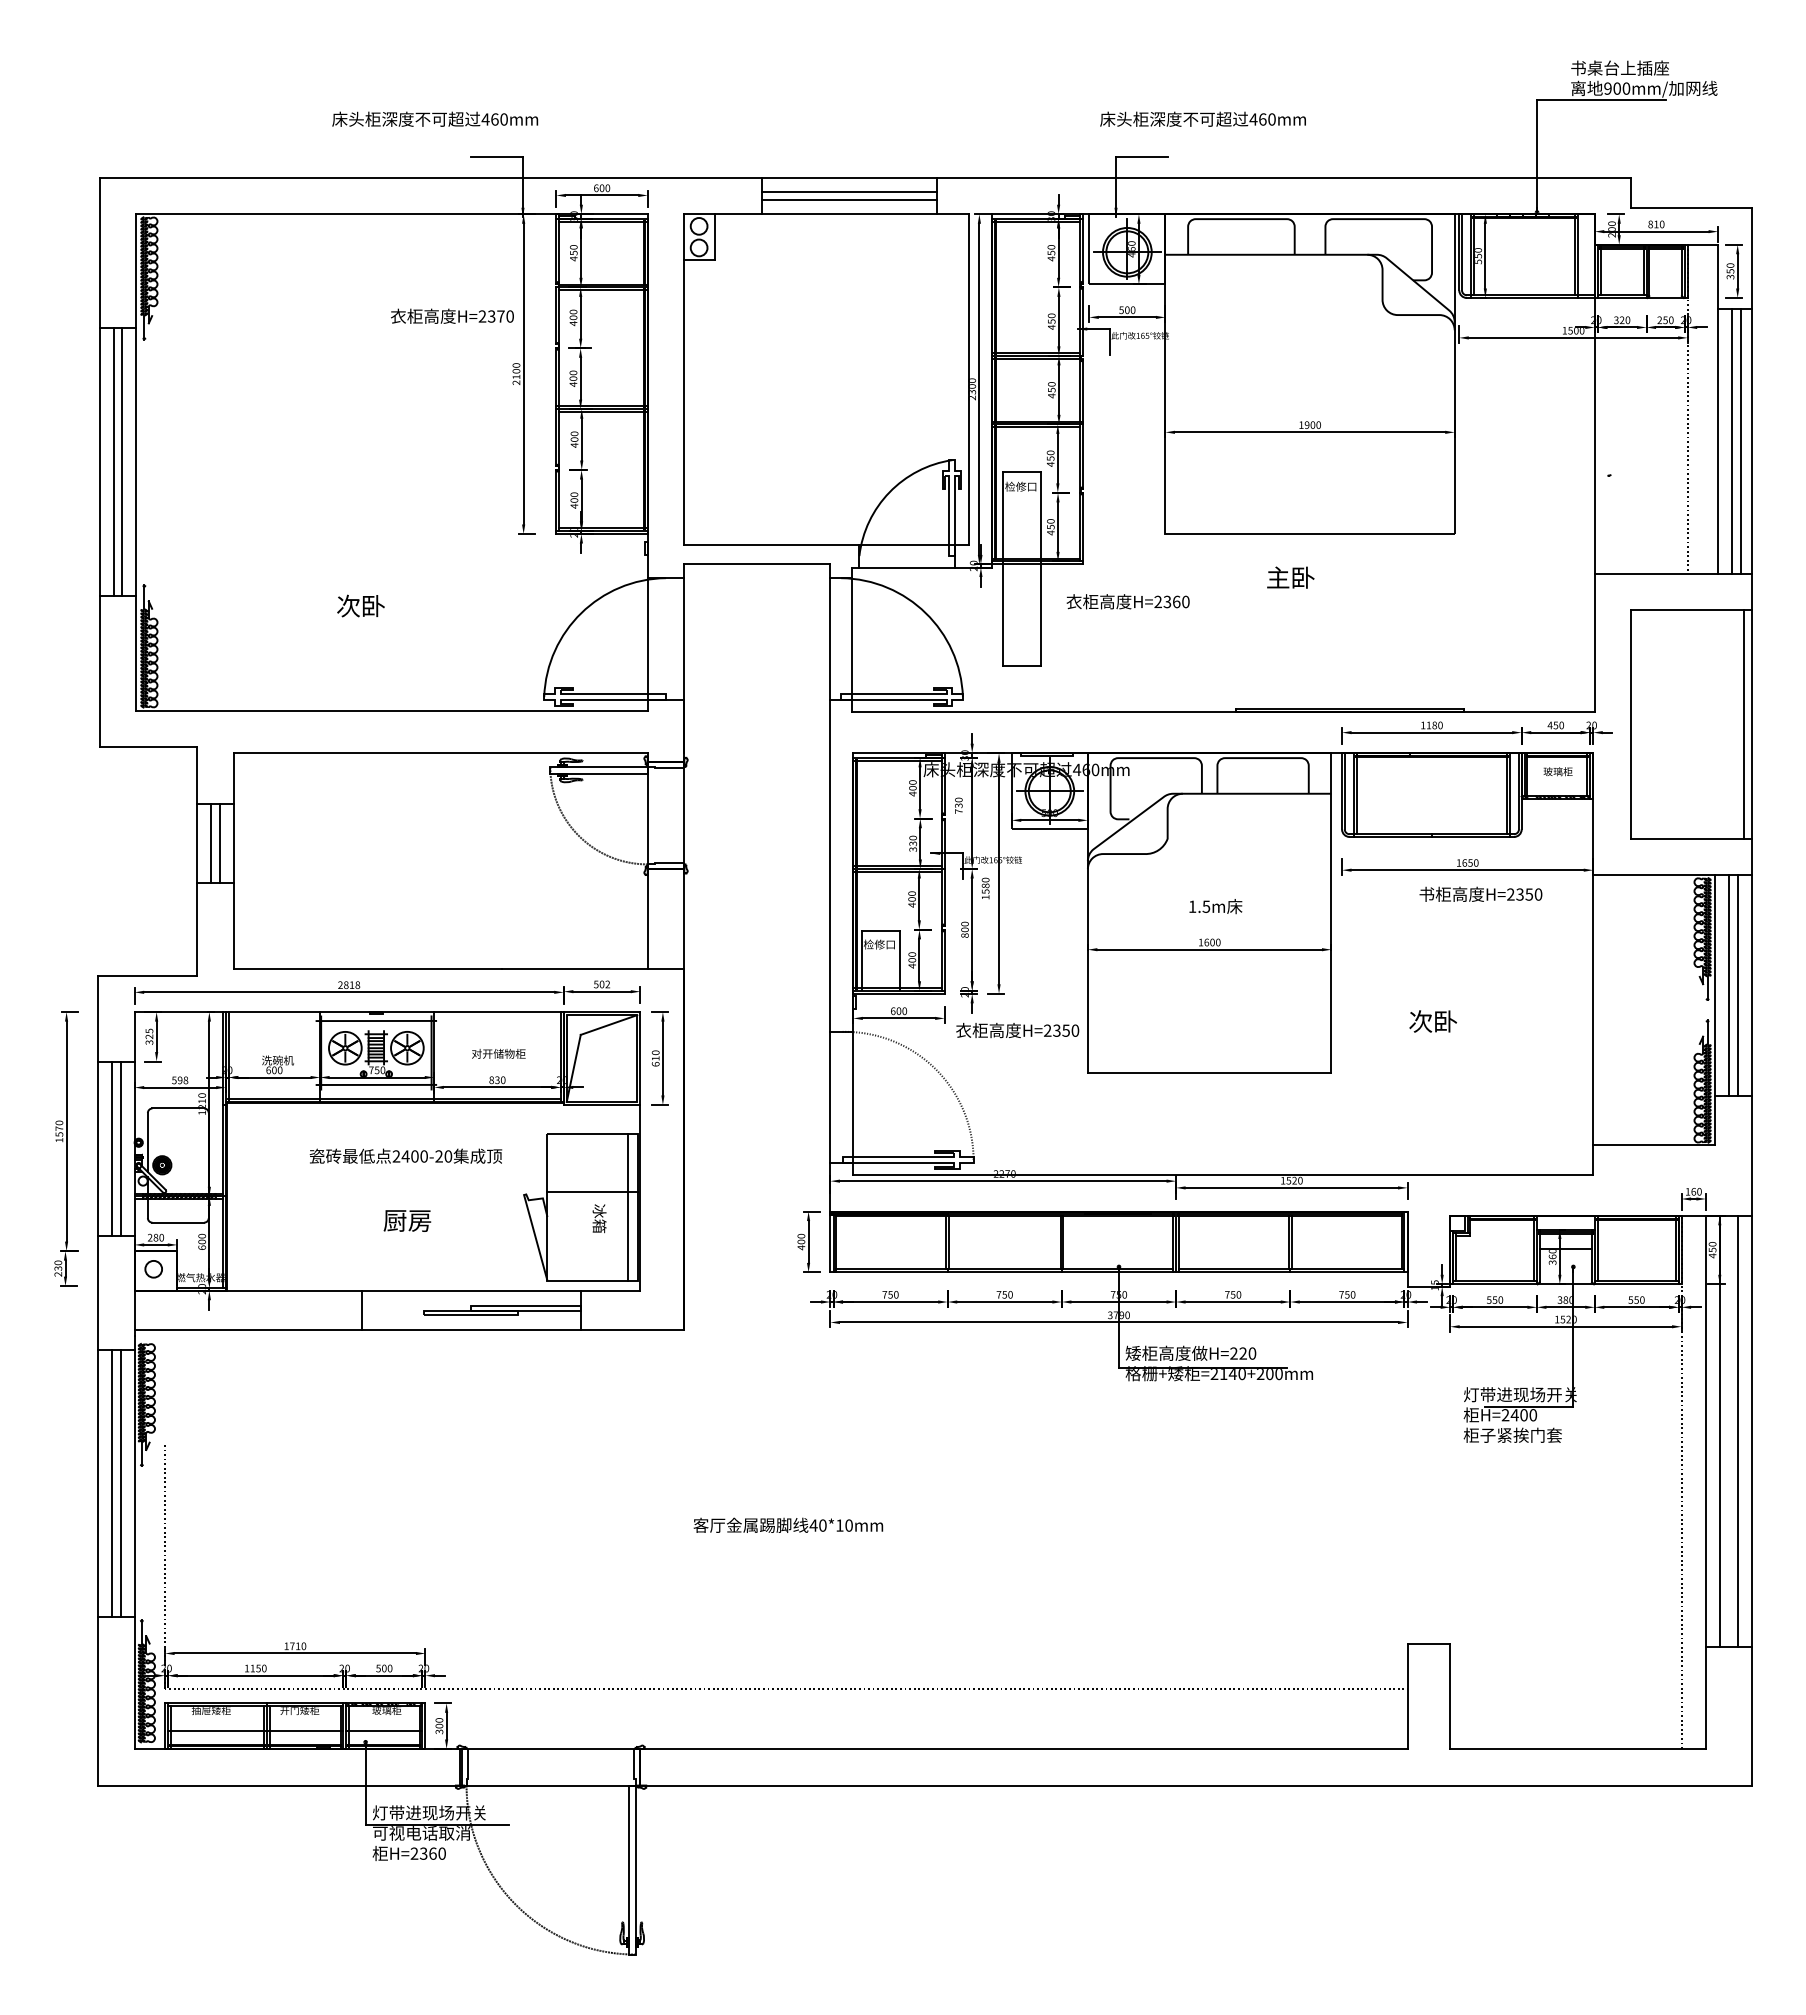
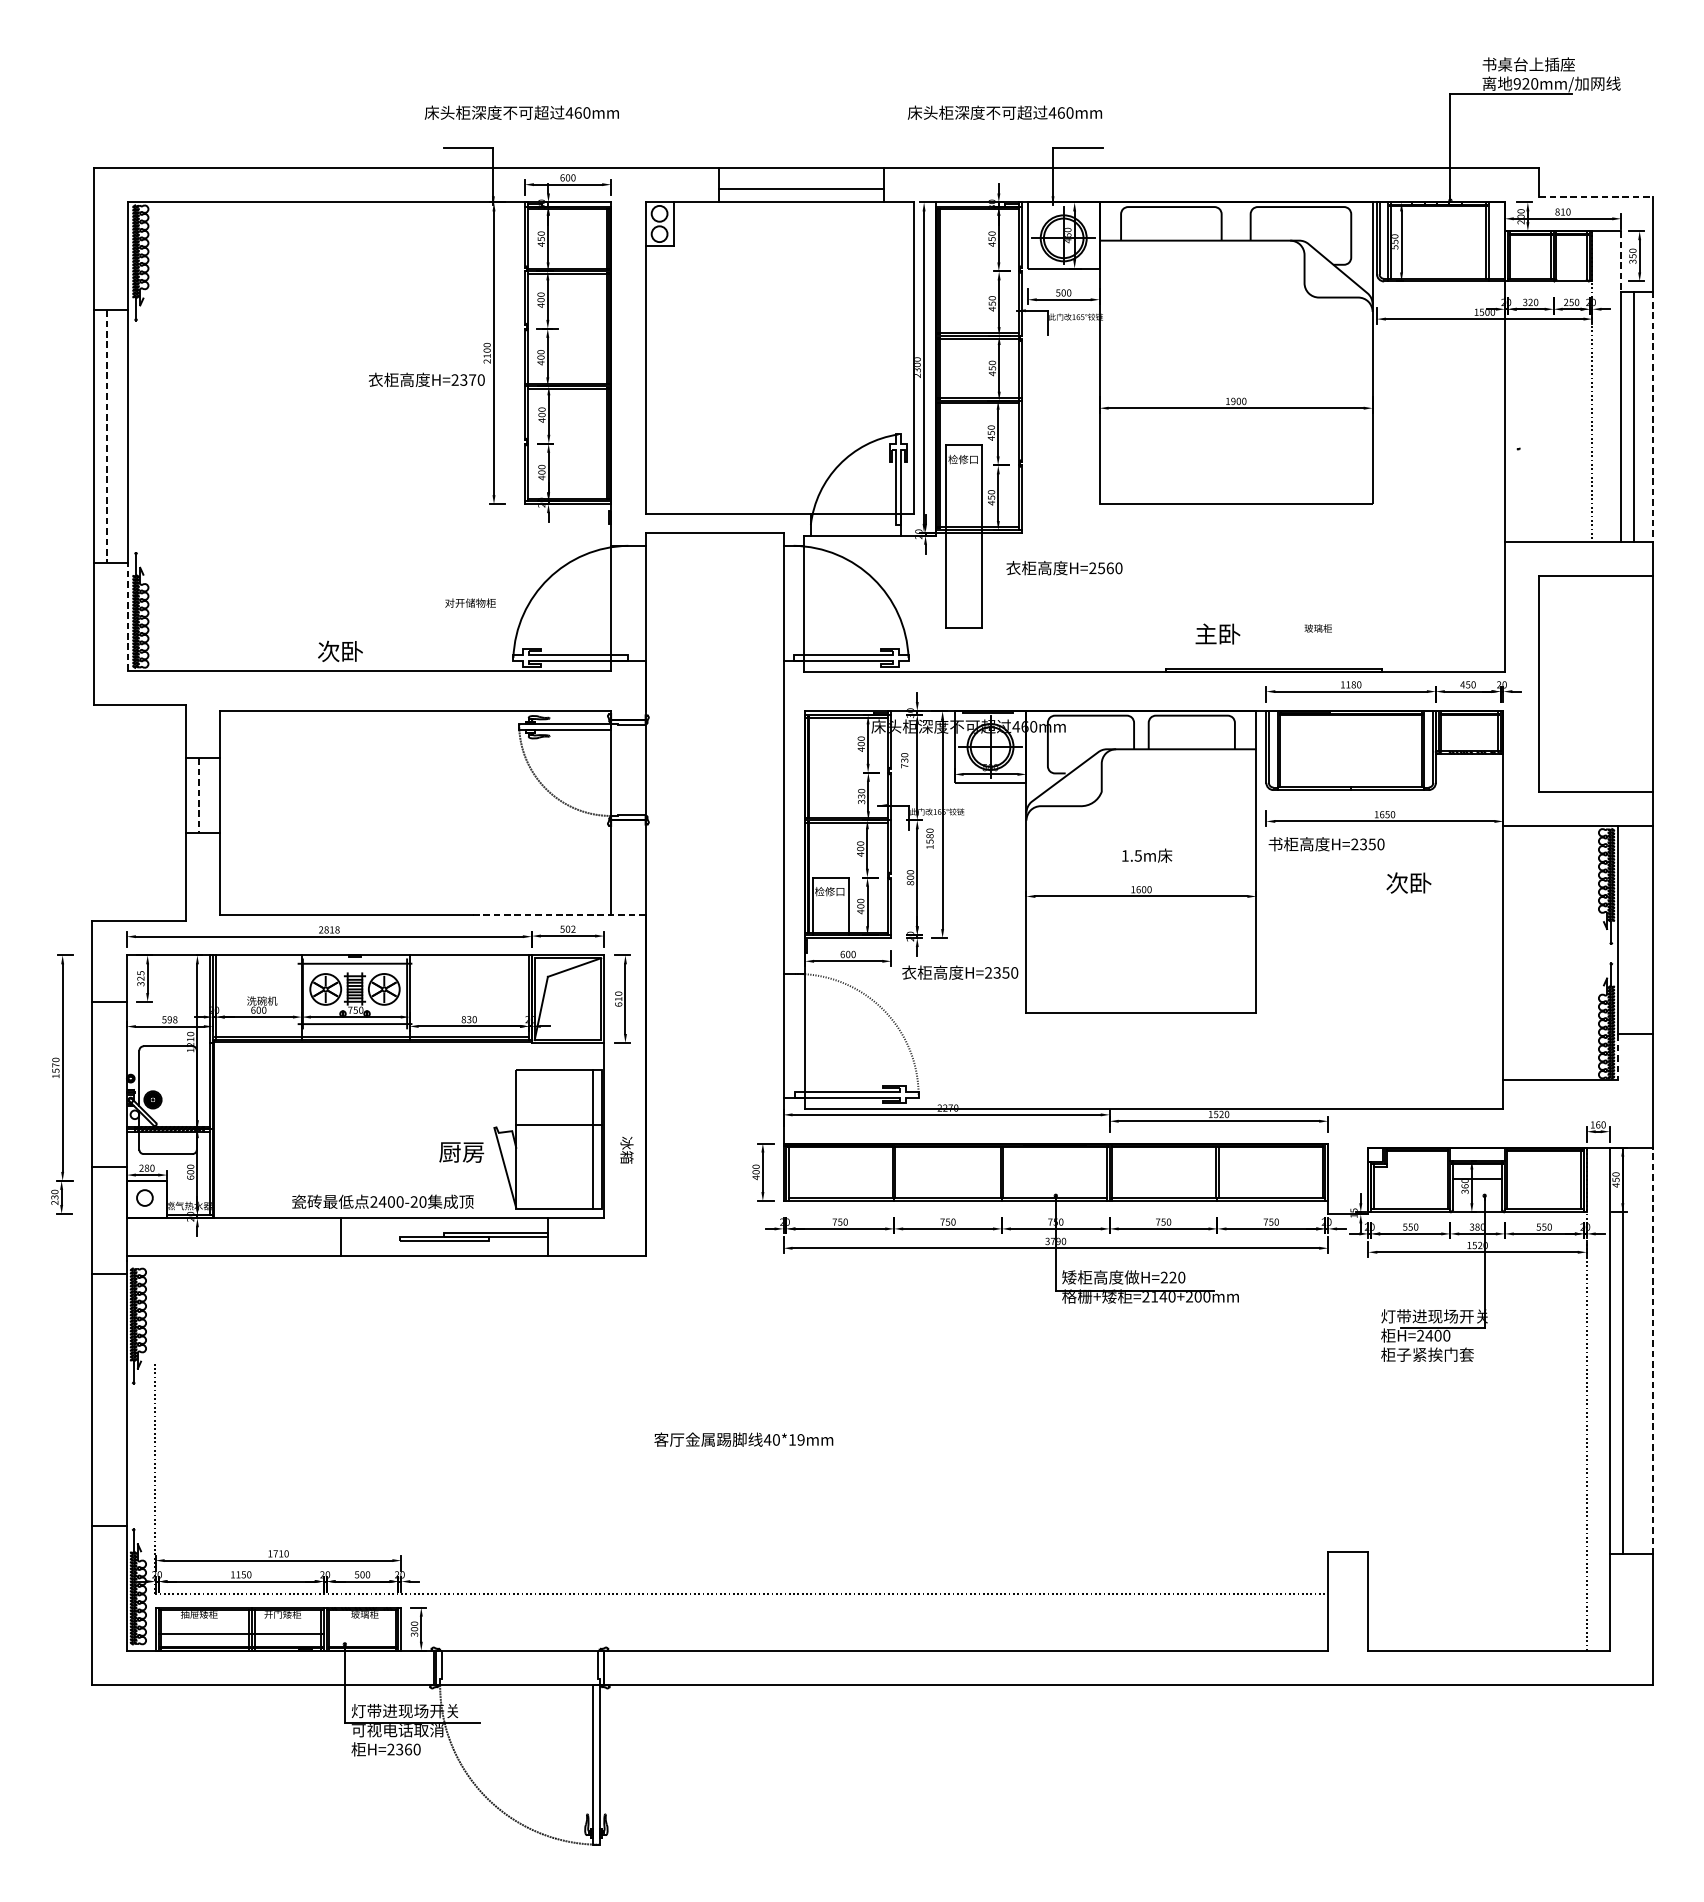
text: (1616, 88) -> (1525, 83), 900mm/ -> 920mm/
text: (435, 118) -> (522, 112), moved
text: (1202, 118) -> (1004, 112), moved
line: (849, 191) -> (801, 180), removed
line: (1691, 208) -> (1596, 196), solid -> dashed
line: (1718, 276) -> (1621, 261), solid -> dashed
text: (452, 315) -> (426, 379), moved
line: (1740, 440) -> (1642, 415), removed
line: (1751, 441) -> (1652, 416), solid -> dashed
line: (113, 462) -> (106, 436), solid -> dashed
line: (122, 462) -> (115, 436), removed
text: (1290, 577) -> (1217, 633), moved
text: (1167, 601) -> (1101, 567), H=2360 -> H=2560
text: (360, 605) -> (340, 650), moved
line: (136, 653) -> (128, 616), solid -> dashed
line: (1743, 724) -> (1645, 683), removed
text: (1557, 771) -> (1317, 628), moved
line: (219, 842) -> (206, 795), removed
line: (210, 843) -> (198, 796), solid -> dashed
text: (1480, 893) -> (1326, 843), moved
line: (592, 969) -> (558, 915), solid -> dashed
line: (1728, 985) -> (1631, 930), removed
line: (1737, 985) -> (1639, 930), removed
text: (1432, 1021) -> (1408, 883), moved
text: (498, 1053) -> (470, 602), moved
line: (1715, 1120) -> (1618, 1057), solid -> dashed
line: (111, 1148) -> (105, 1084), removed
line: (120, 1148) -> (113, 1084), removed
text: (405, 1155) -> (382, 1201), moved
text: (599, 1218) -> (626, 1150), moved
text: (407, 1220) -> (461, 1152), moved
line: (1737, 1430) -> (1639, 1350), removed
line: (1751, 1431) -> (1652, 1351), solid -> dashed
line: (111, 1483) -> (105, 1400), removed
line: (120, 1483) -> (113, 1400), removed
text: (848, 1525) -> (800, 1439), 40*10mm -> 40*19mm
line: (384, 1731) -> (362, 1634), removed

